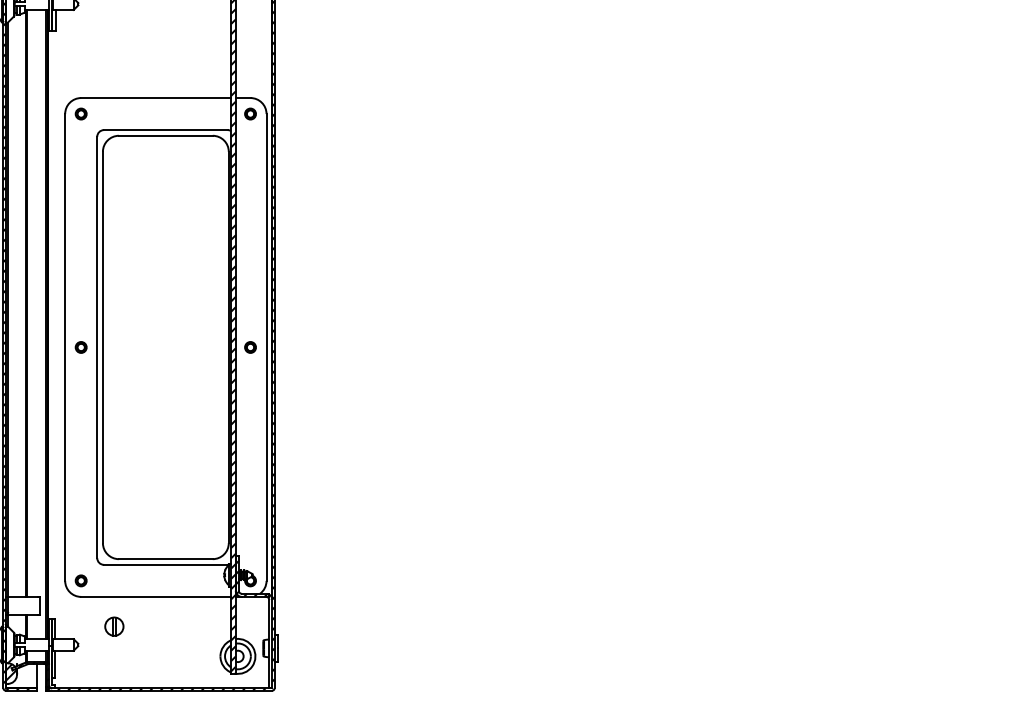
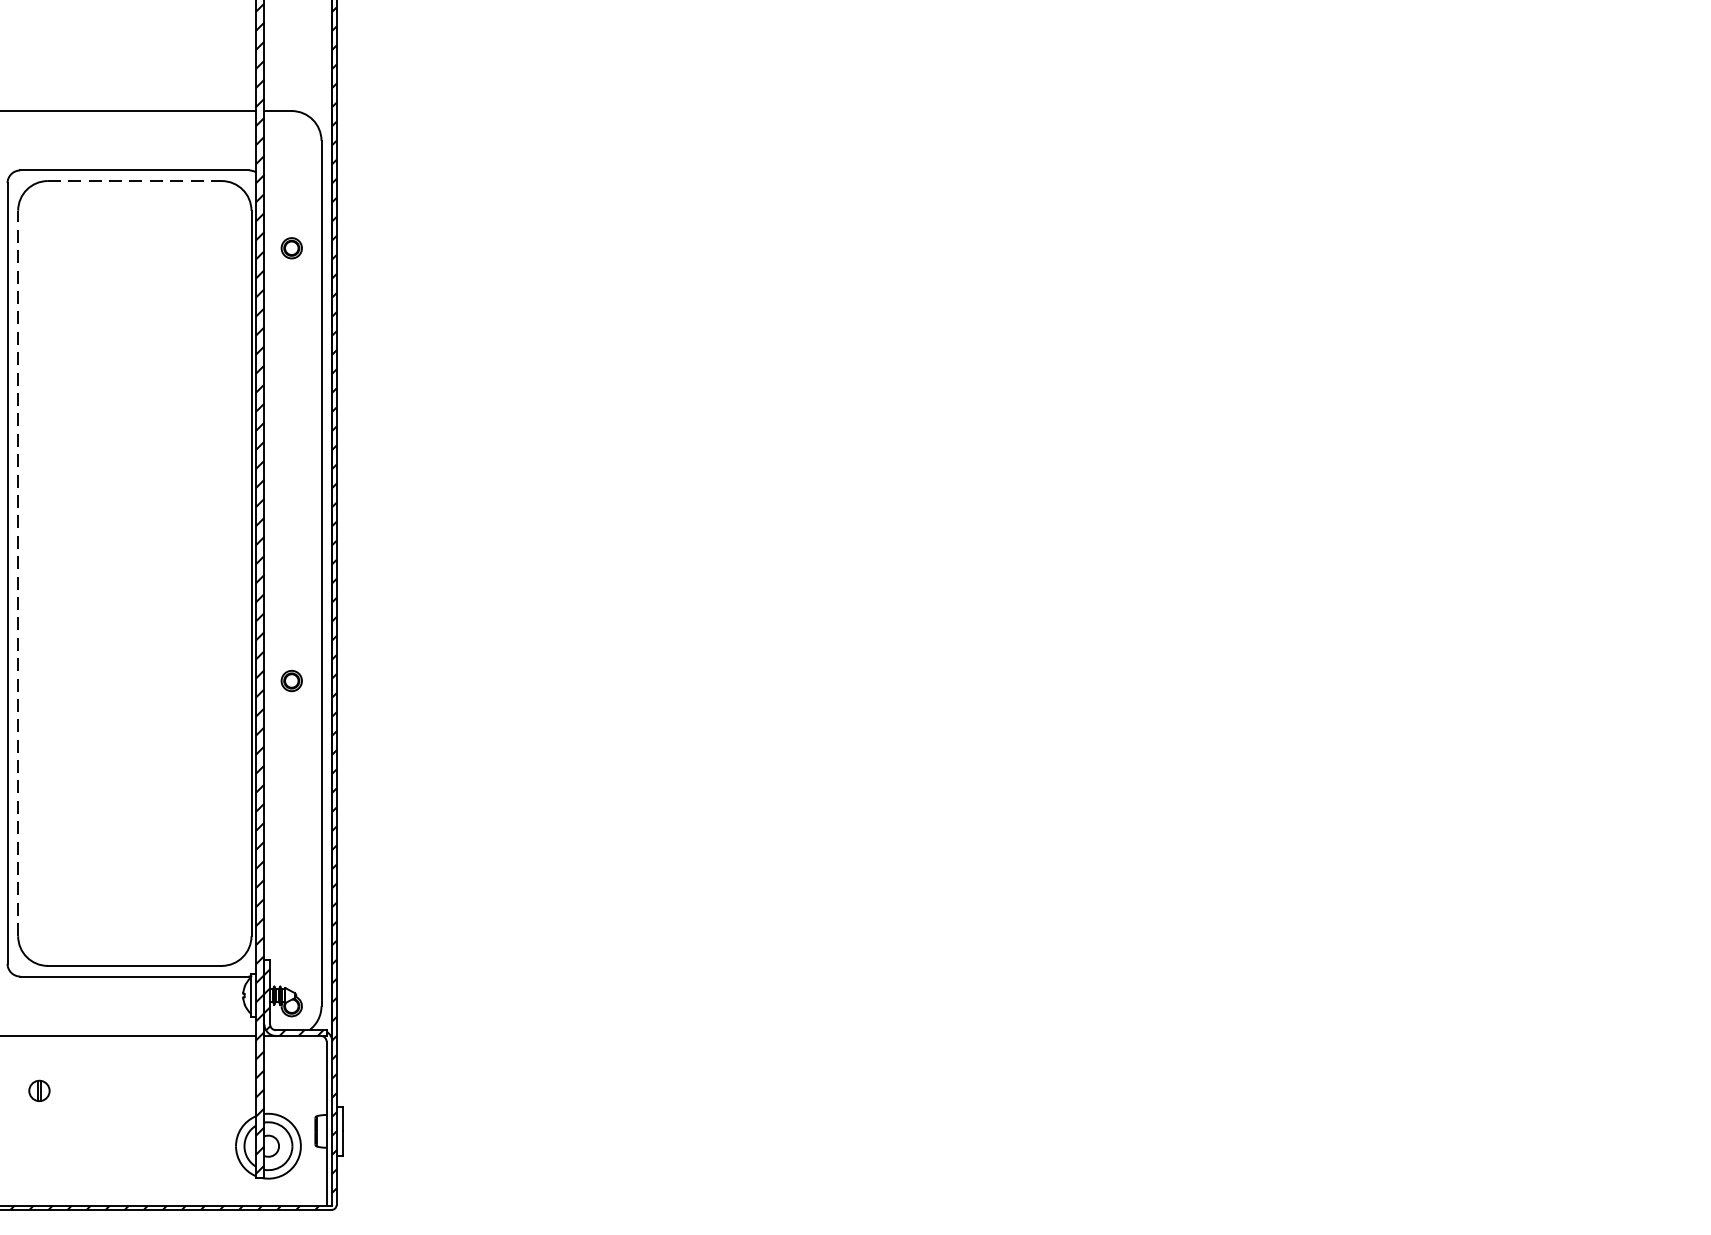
part: (250, 113) -> (291, 247), moved
line: (165, 135) -> (134, 180), solid -> dashed
line: (102, 347) -> (17, 573), solid -> dashed
part: (250, 347) -> (291, 681), moved
part: (114, 626) -> (39, 1090), size x0.6

